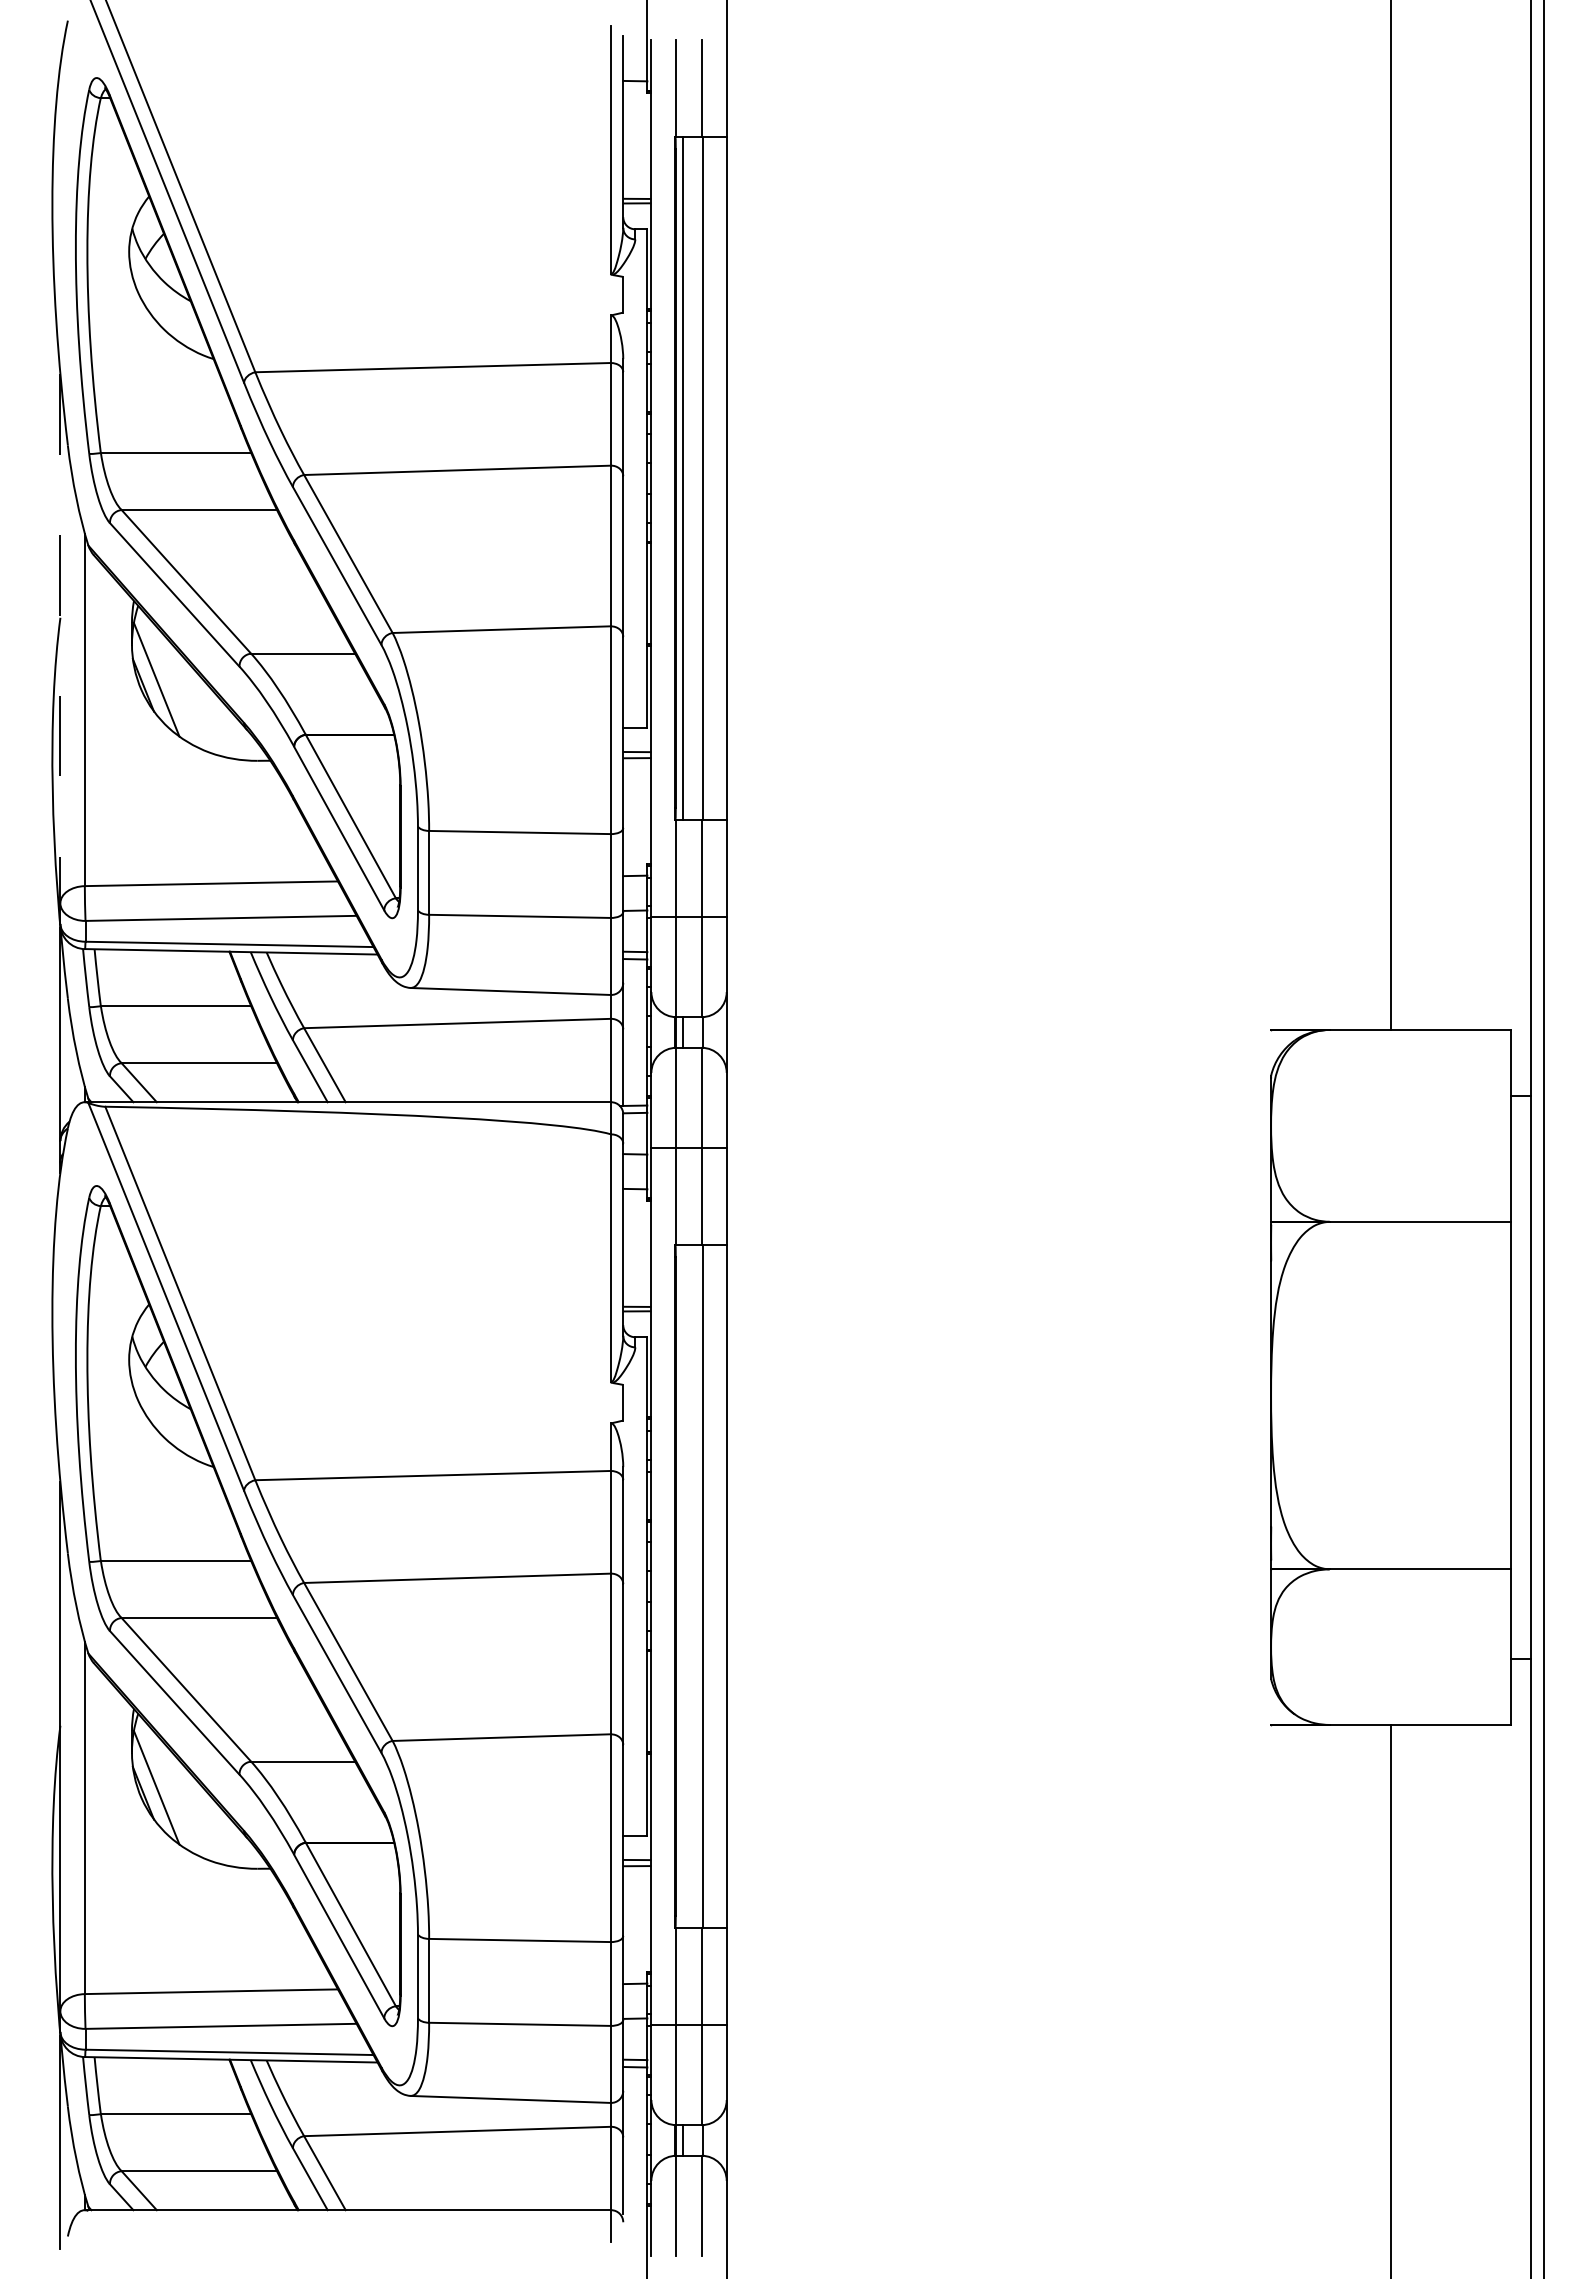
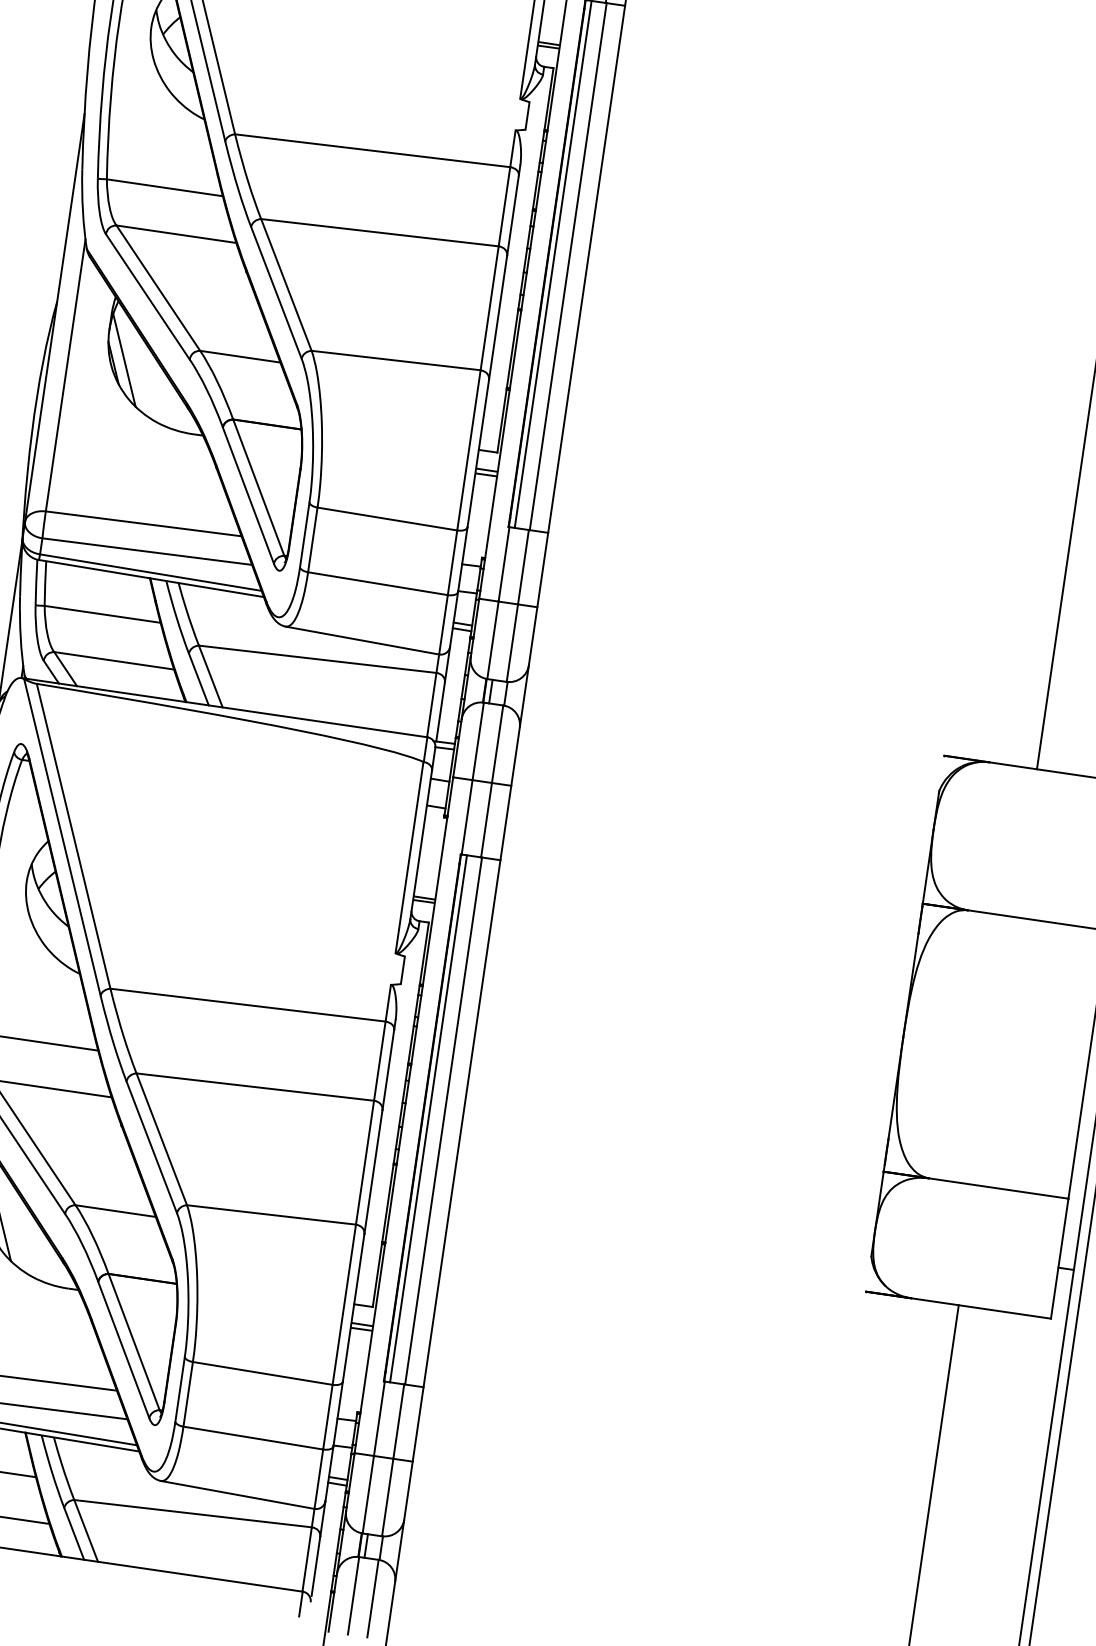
line: (60, 639) -> (54, 318), dashed -> solid
line: (683, 1586) -> (428, 1118), added

